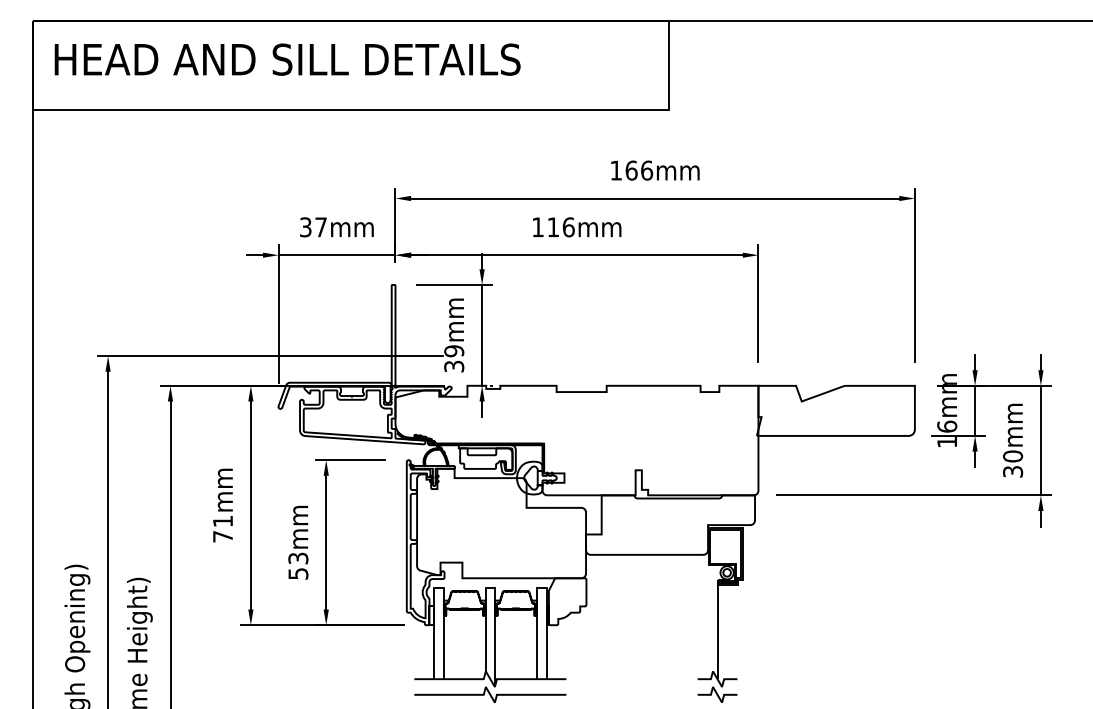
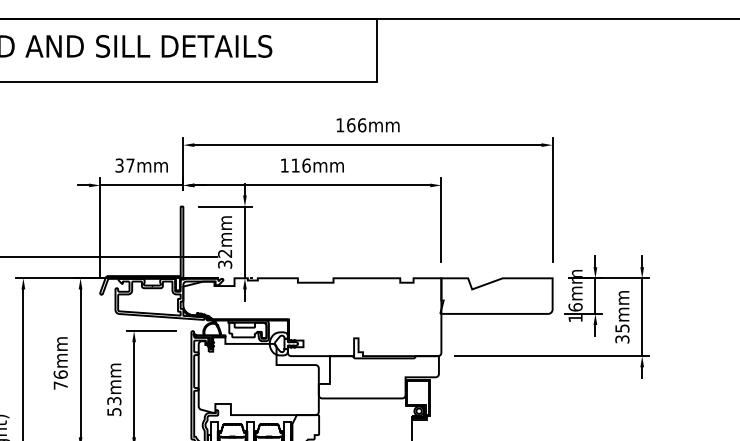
text: (454, 351) -> (225, 253), 39mm -> 32mm
text: (1013, 456) -> (622, 328), 30mm -> 35mm
text: (223, 521) -> (61, 374), 71mm -> 76mm

